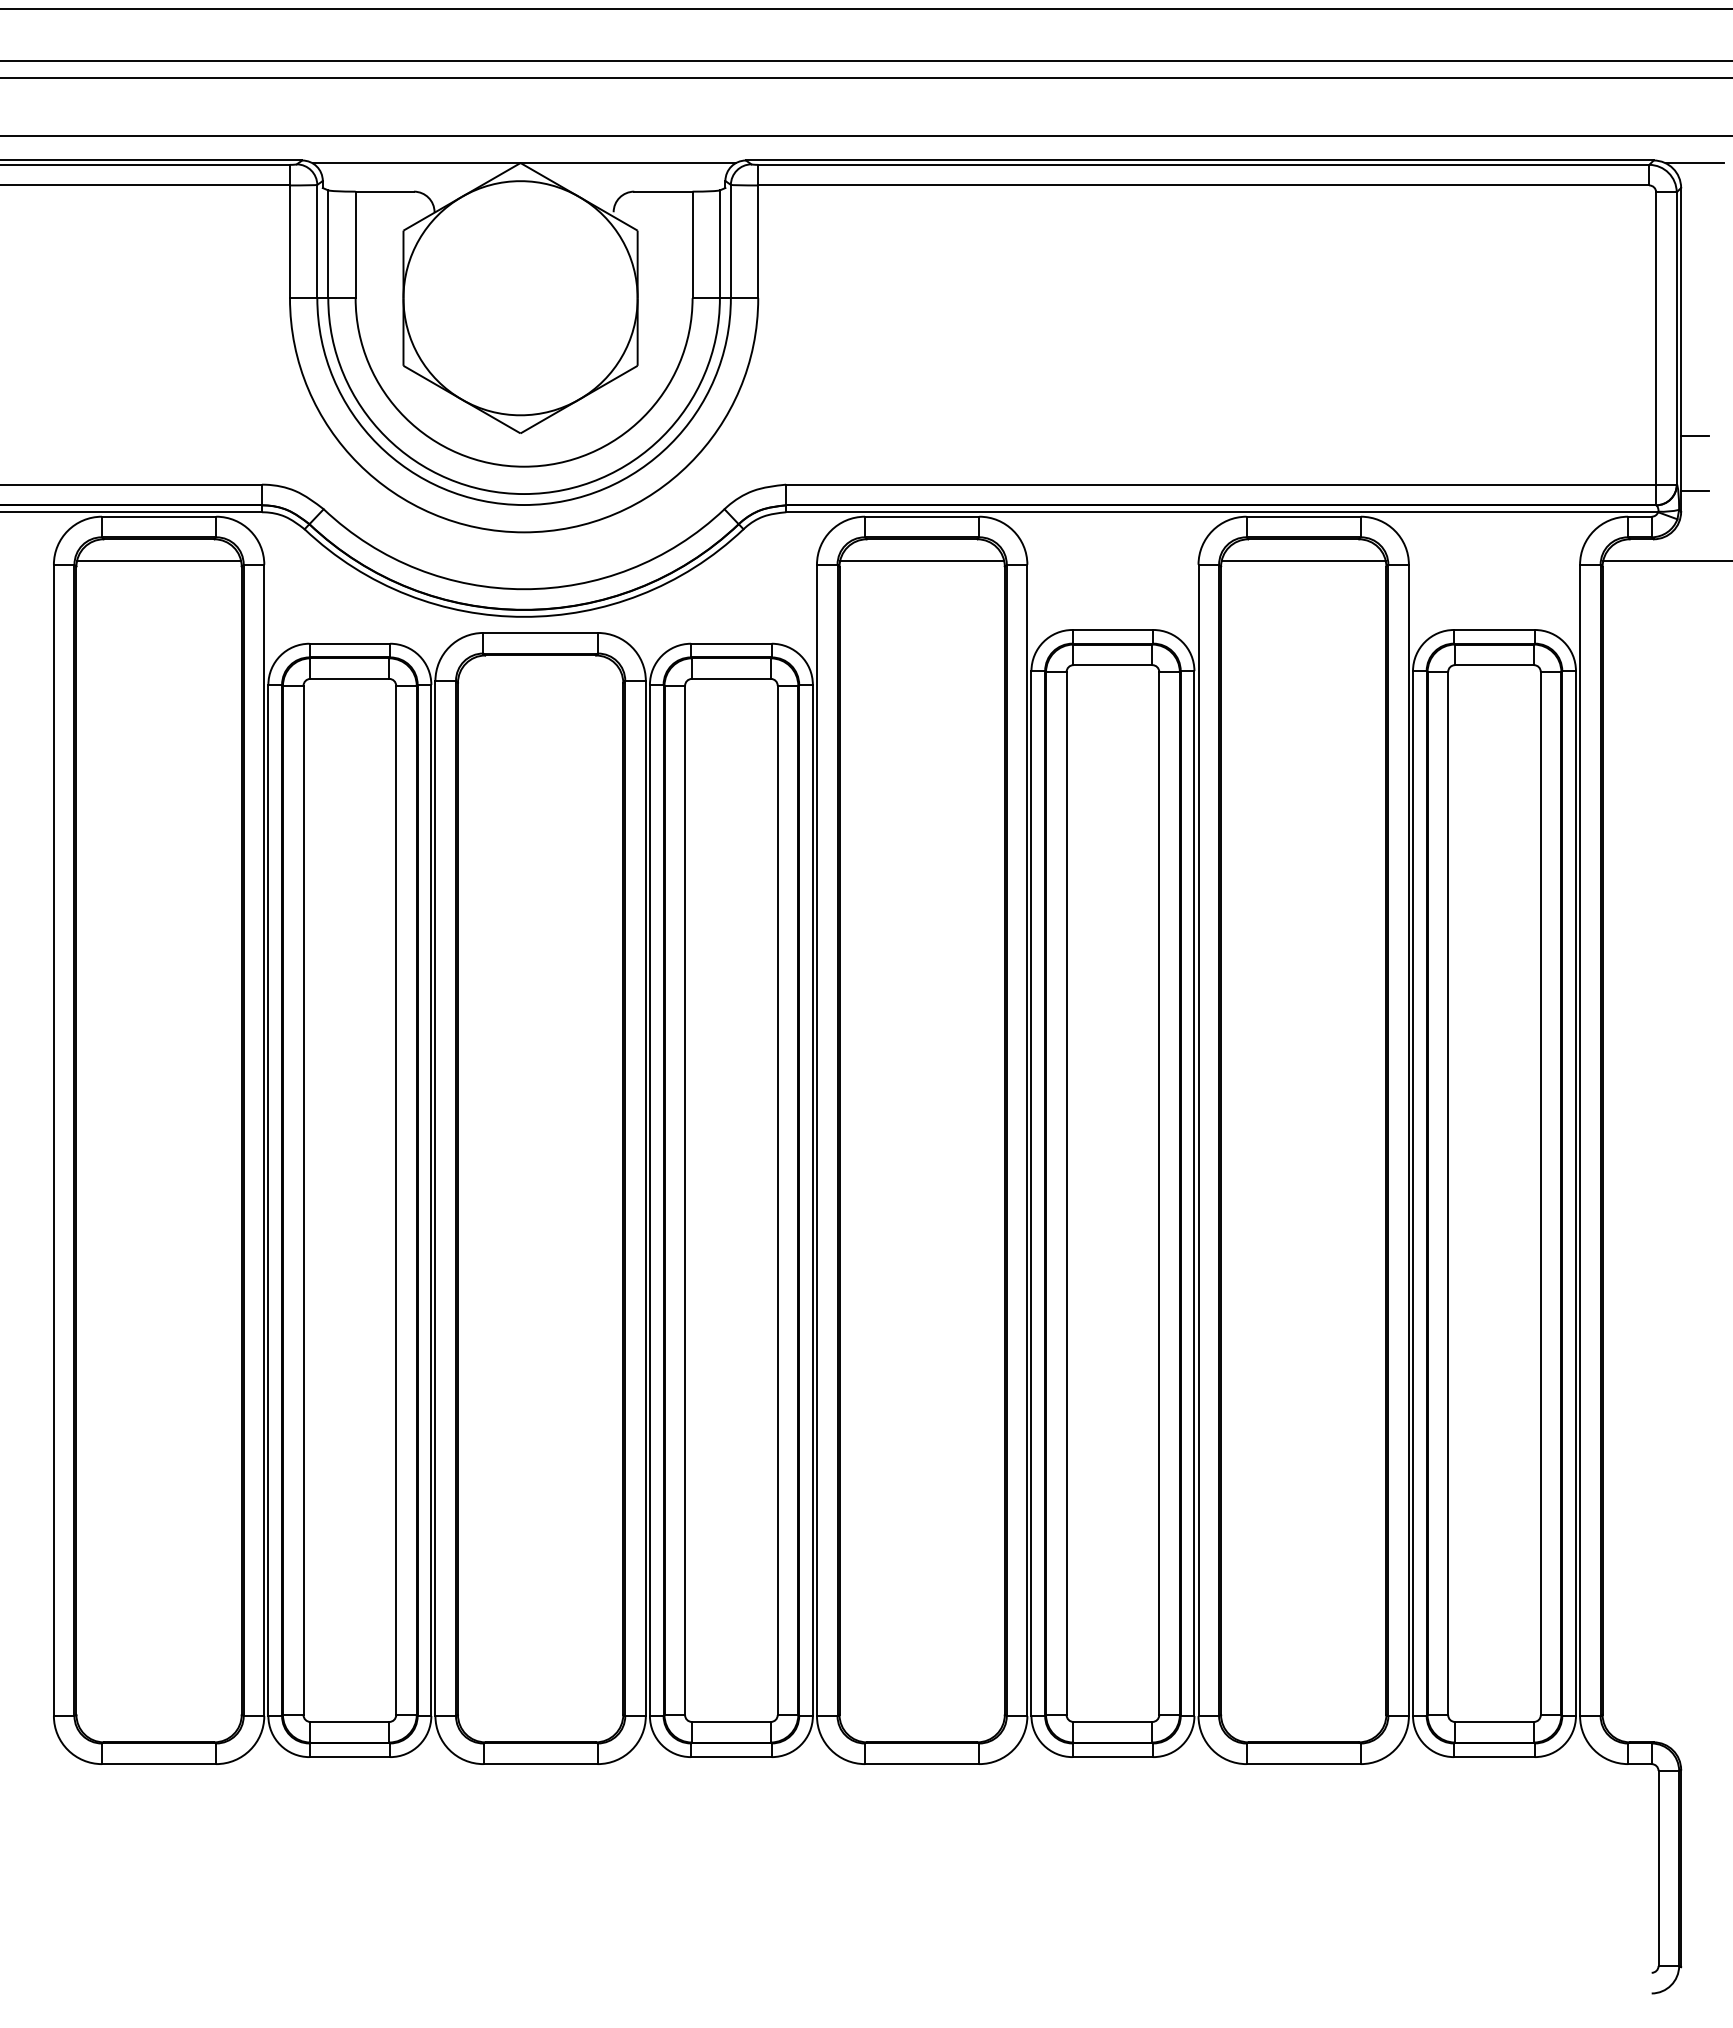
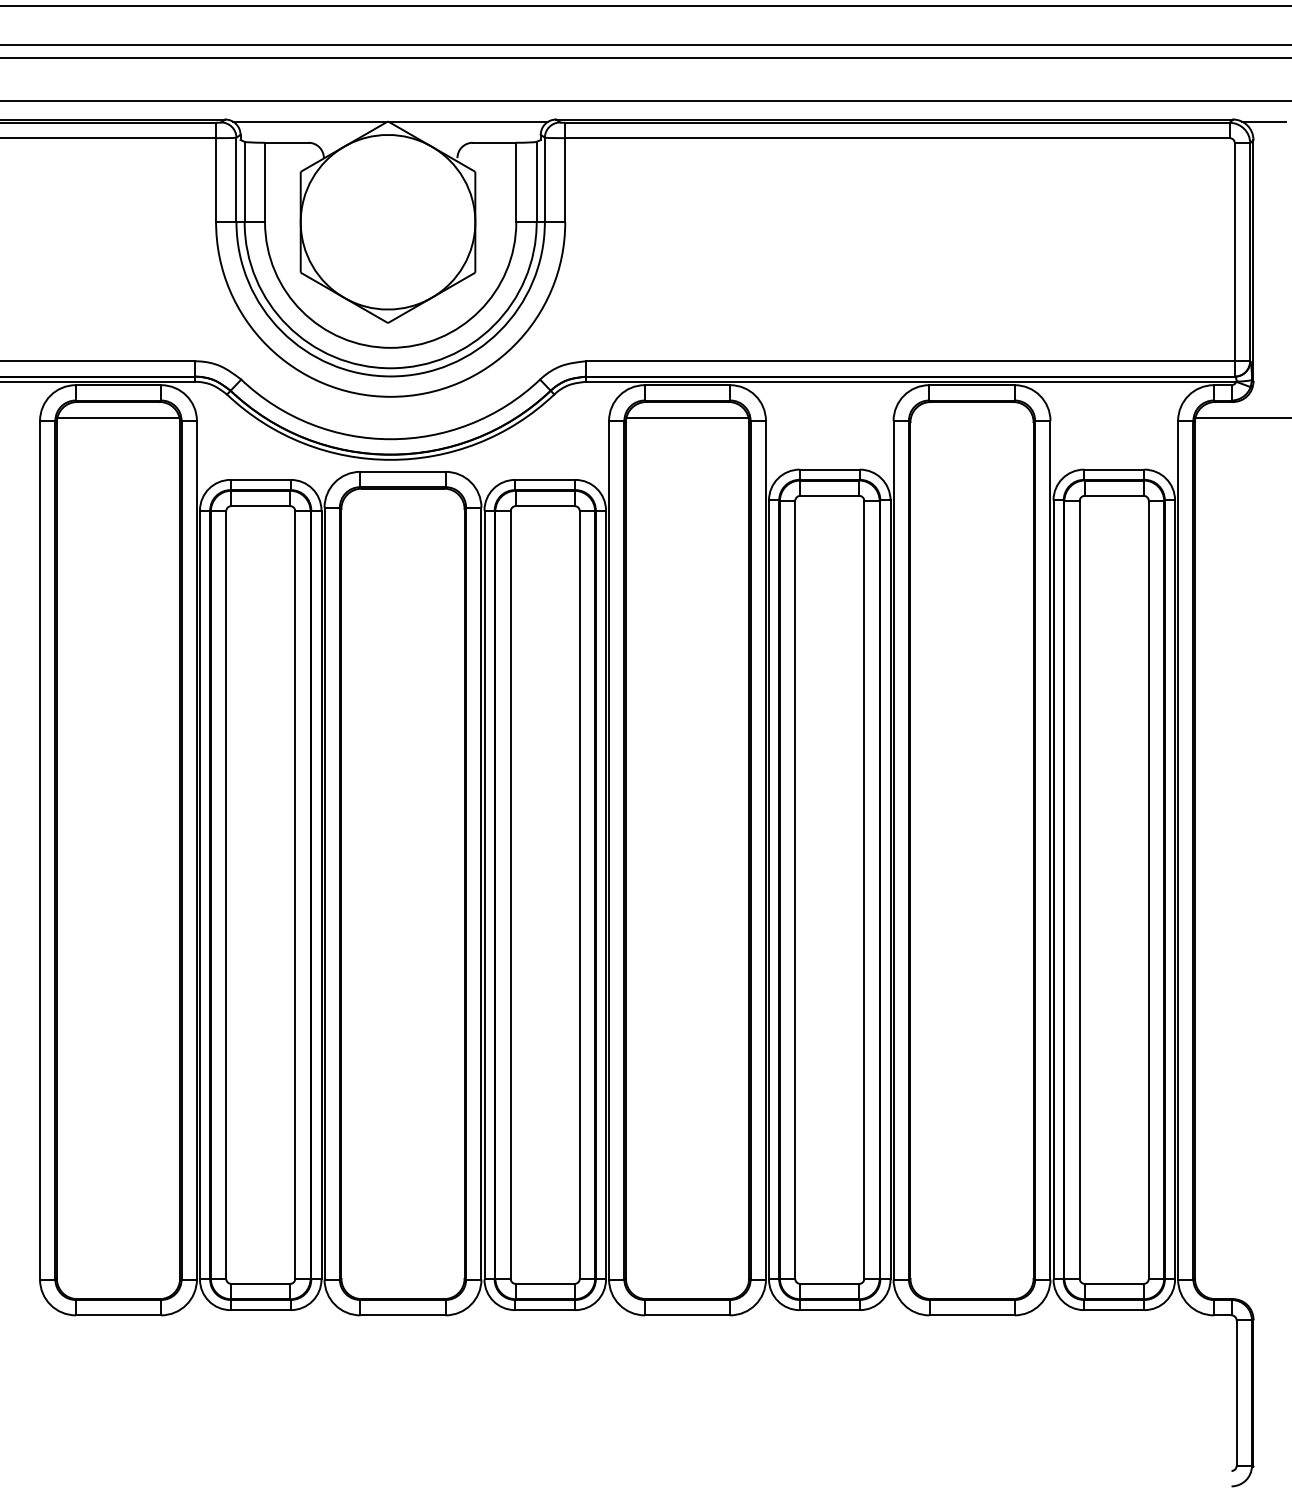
line: (1694, 435) -> (1263, 324), removed
line: (1694, 491) -> (1263, 366), removed
line: (1303, 561) -> (971, 418), removed

